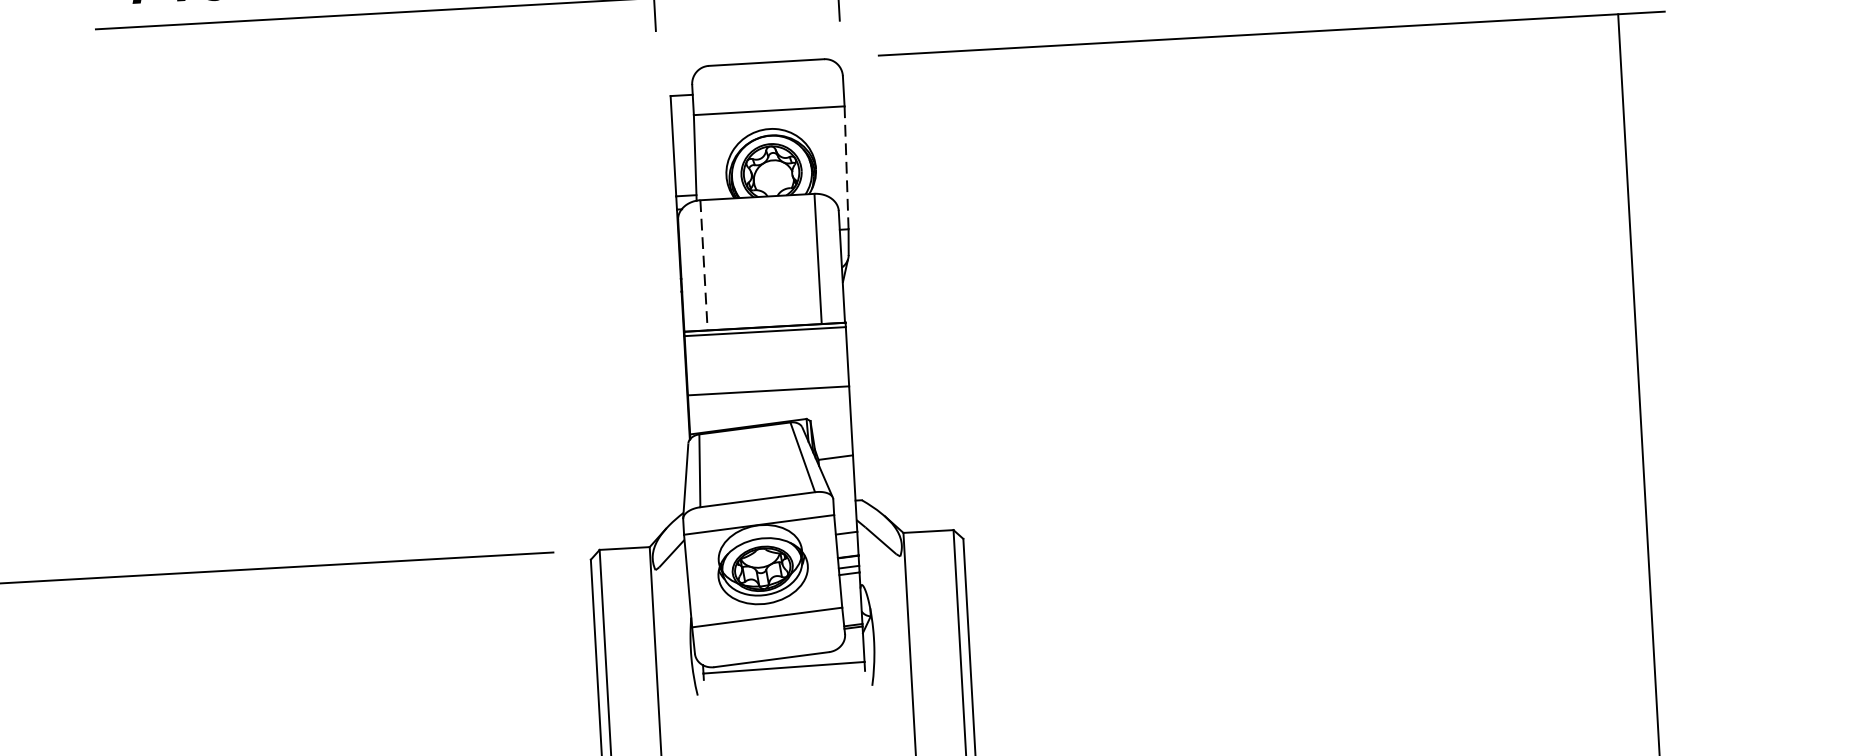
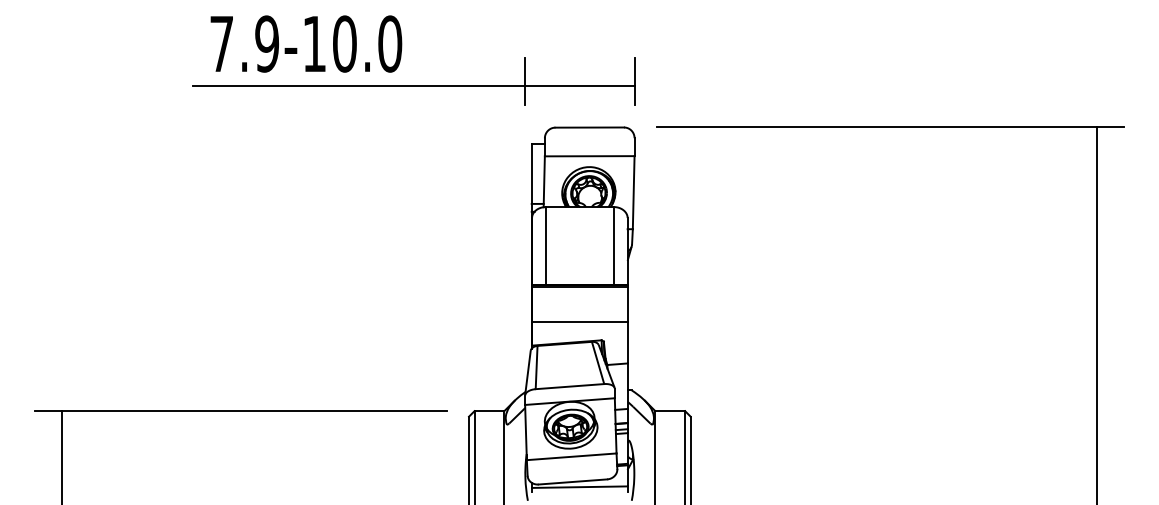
line: (846, 167) -> (633, 192), dashed -> solid
line: (703, 264) -> (545, 245), dashed -> solid

